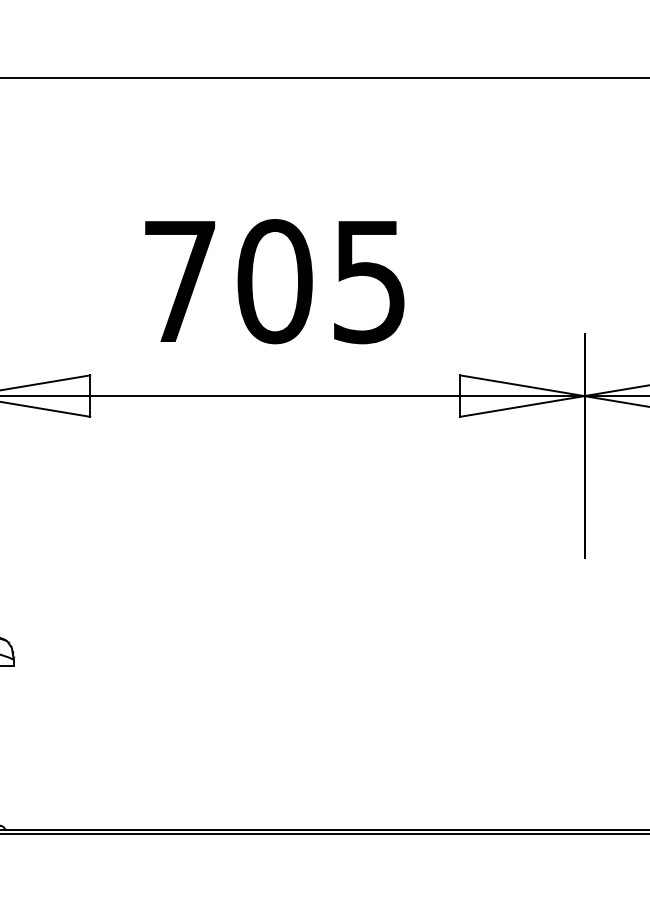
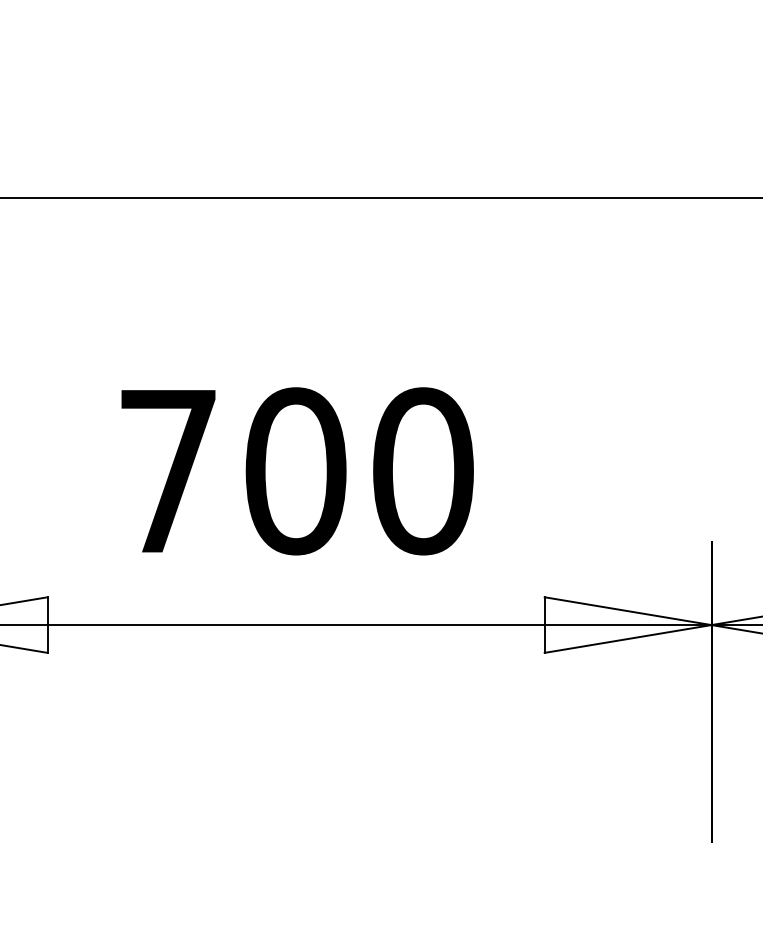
text: (369, 281) -> (422, 471), 705 -> 700

